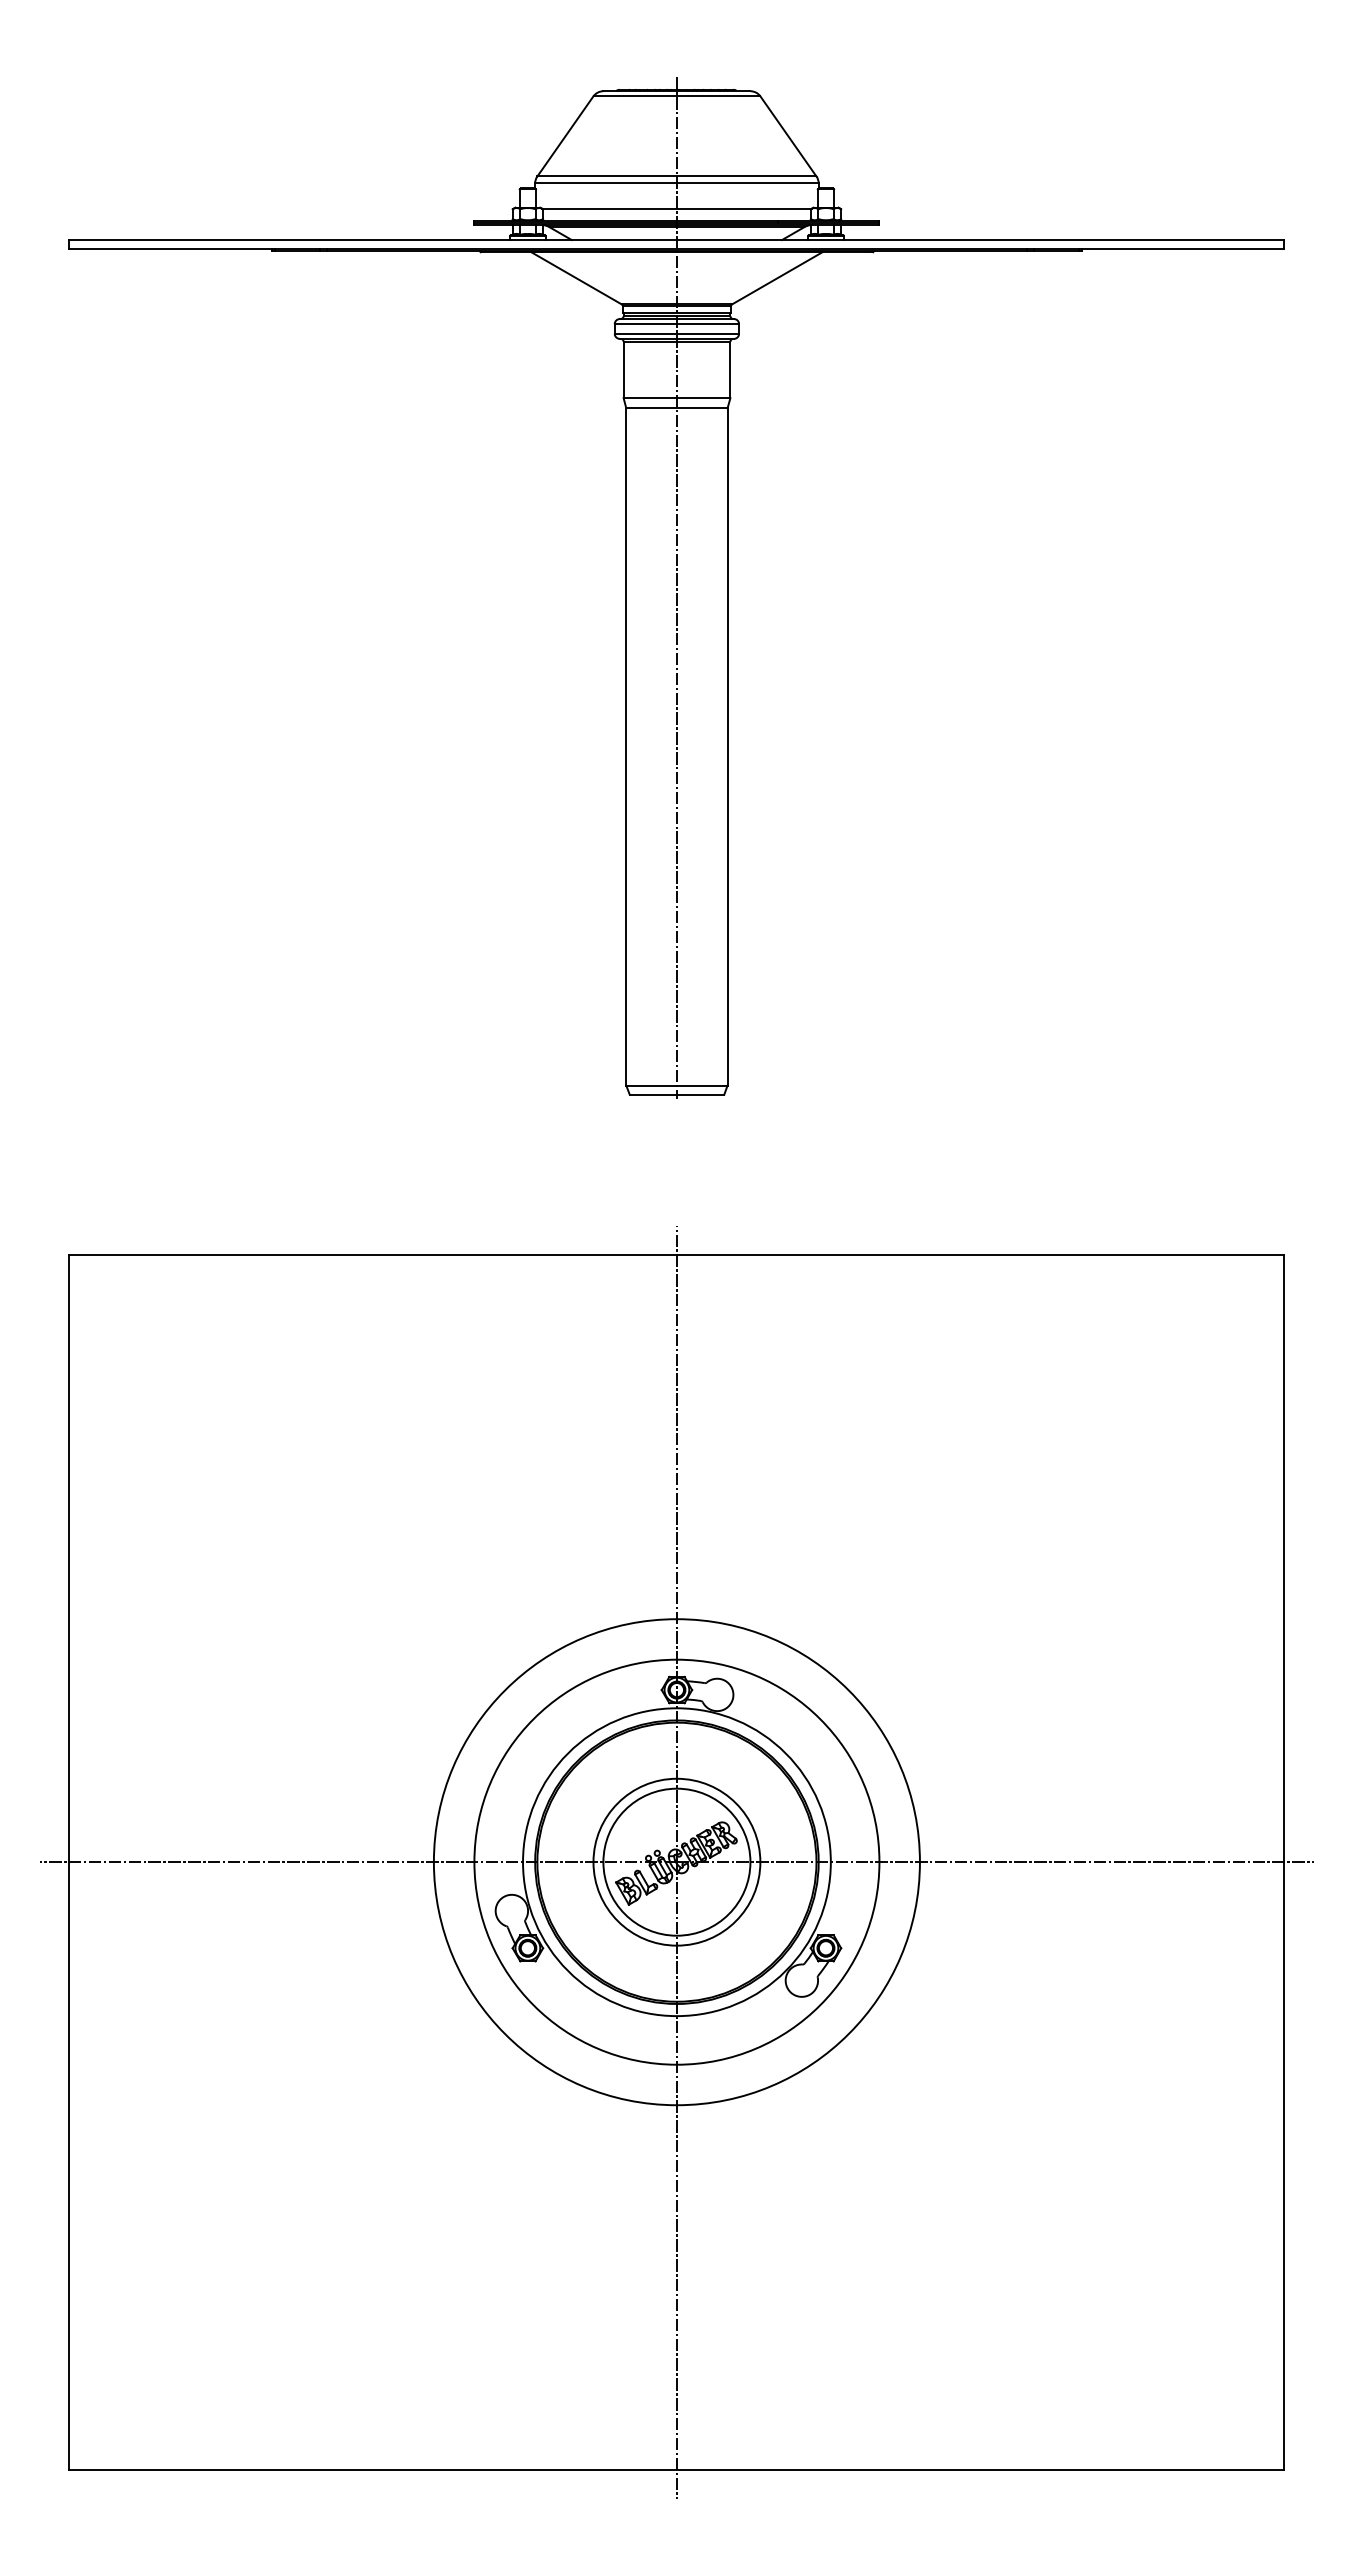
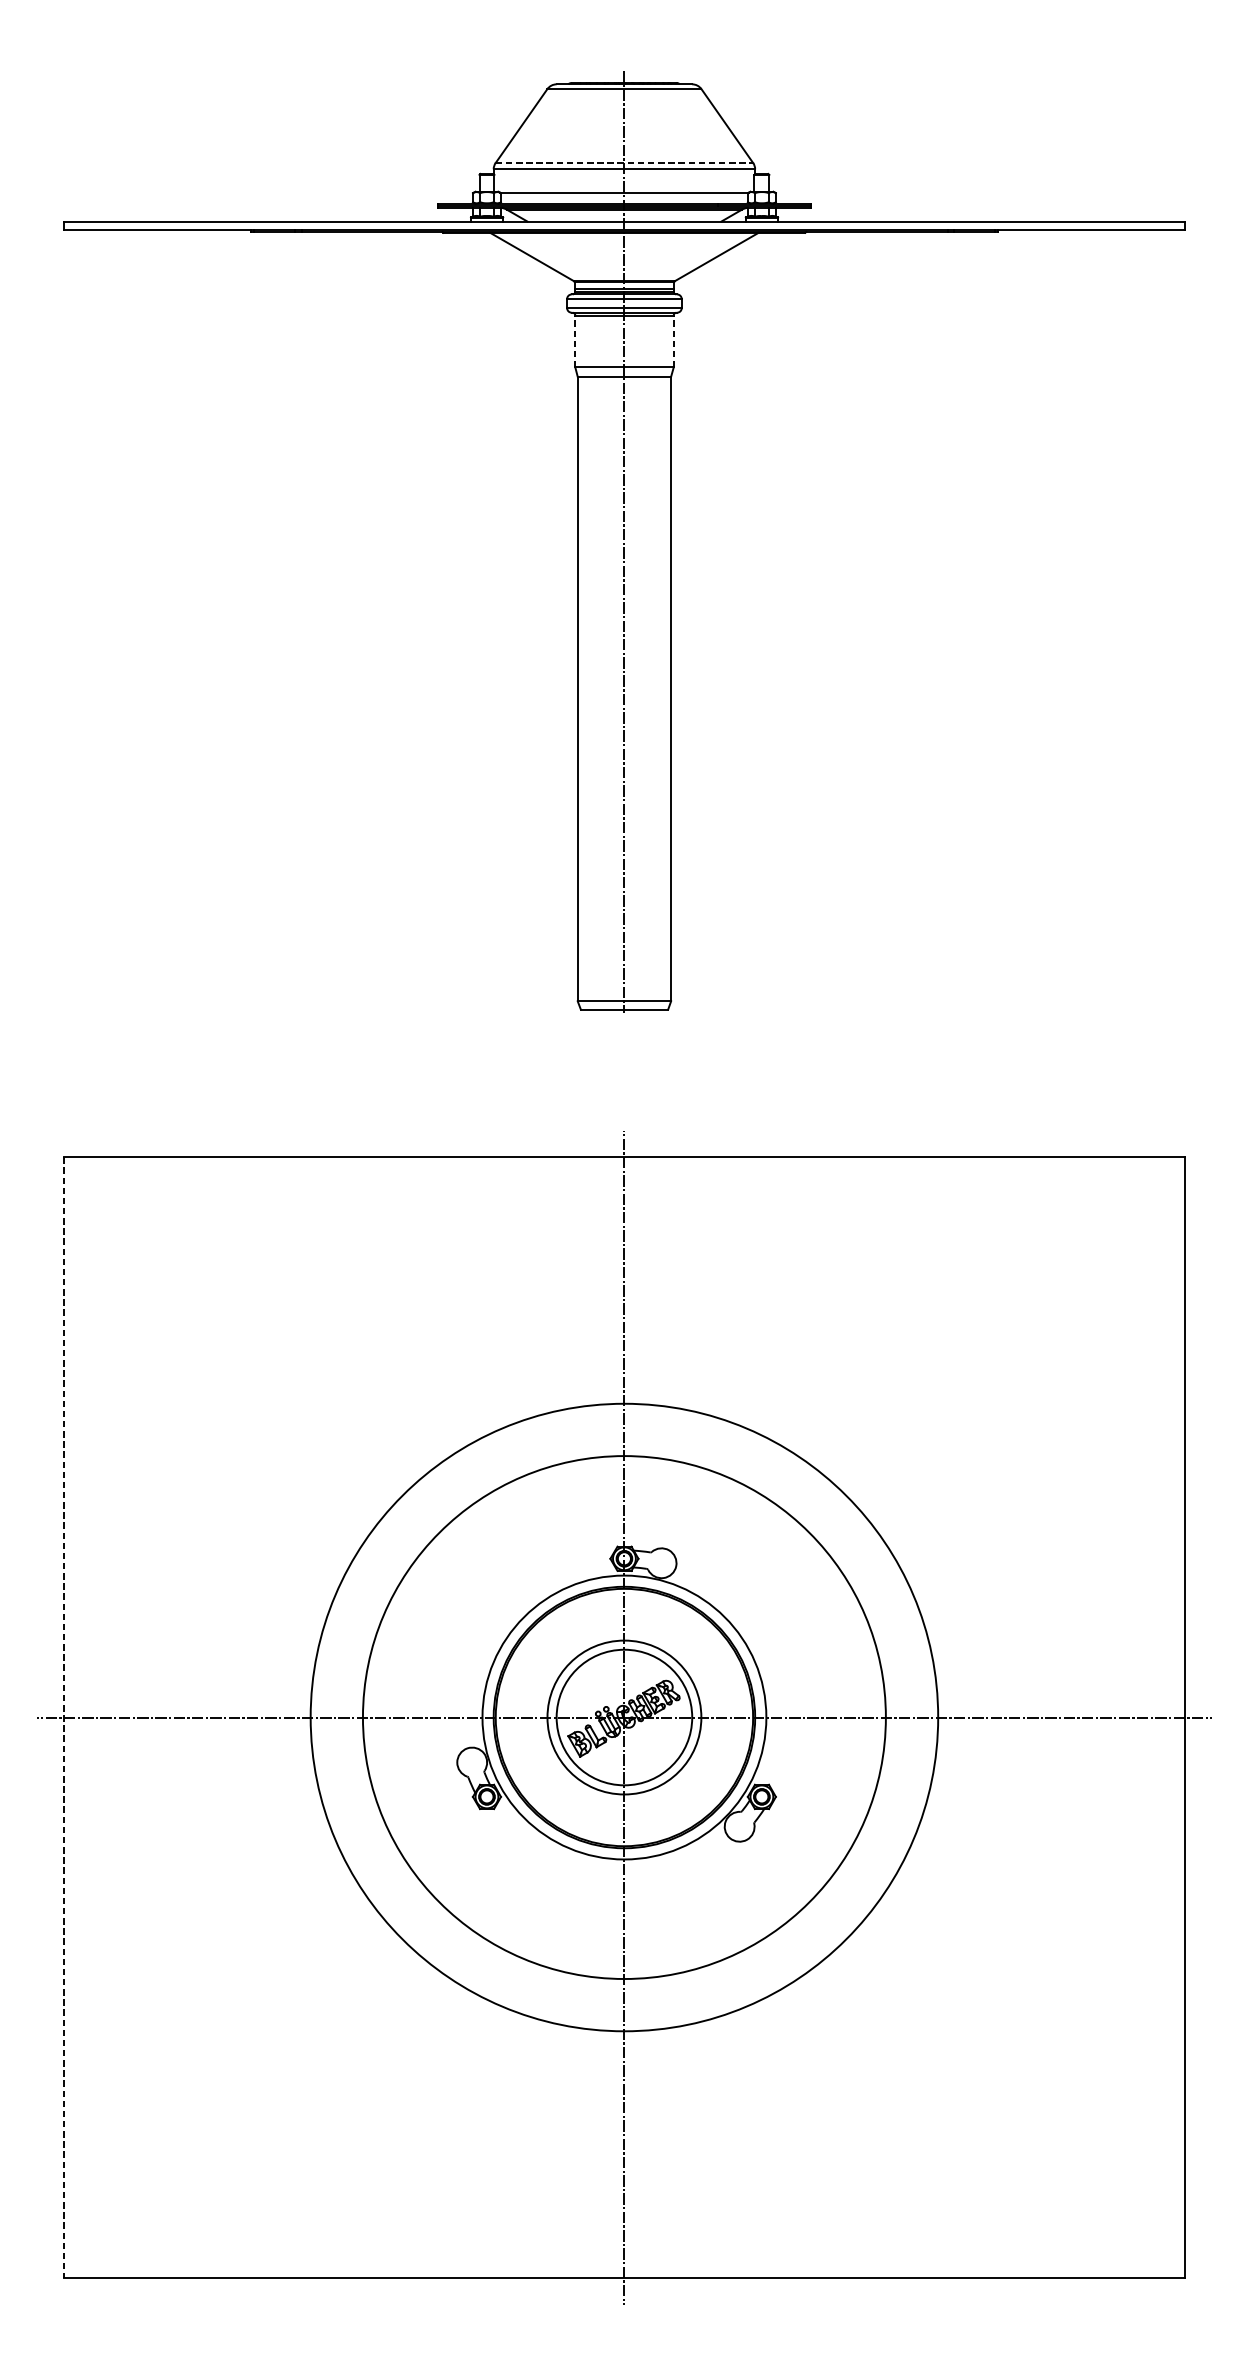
line: (676, 176) -> (624, 162), solid -> dashed
line: (623, 369) -> (575, 340), solid -> dashed
line: (730, 369) -> (673, 340), solid -> dashed
circle: (676, 1861) -> (624, 1716), size x1.4
line: (69, 1862) -> (64, 1717), solid -> dashed
circle: (676, 1862) -> (624, 1717), size x1.4

